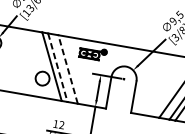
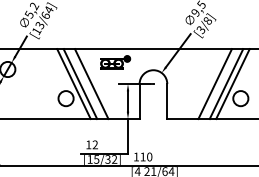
line: (57, 68) -> (80, 84), dashed -> solid
line: (67, 69) -> (91, 84), dashed -> solid

